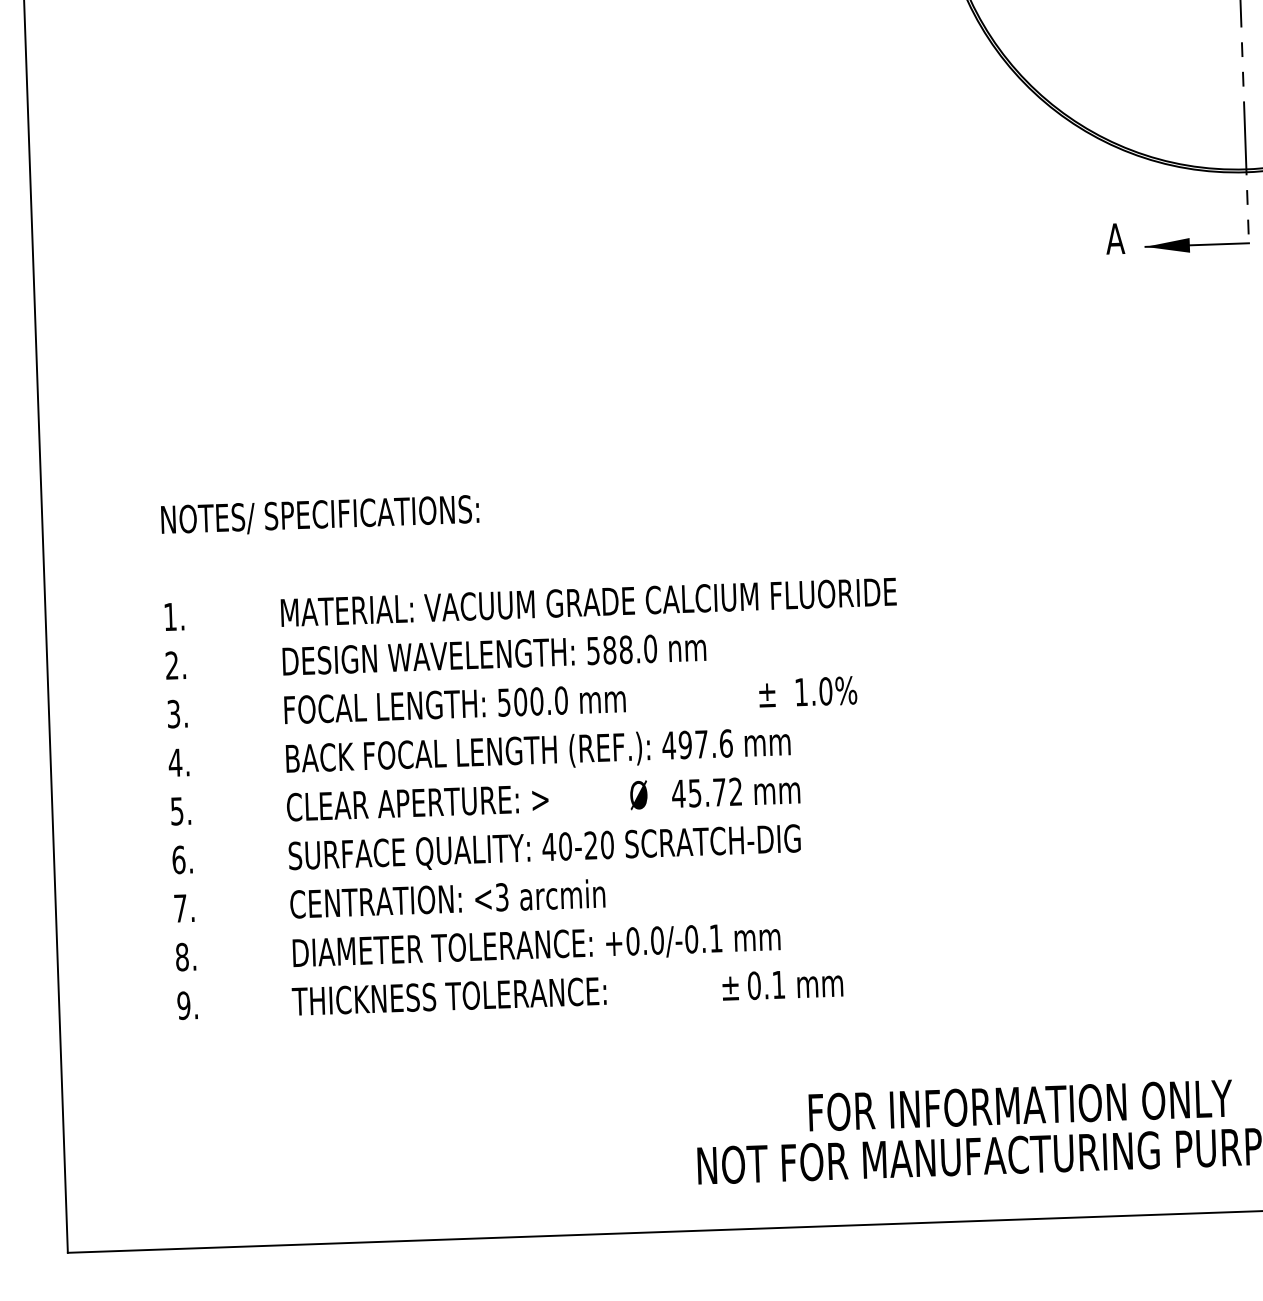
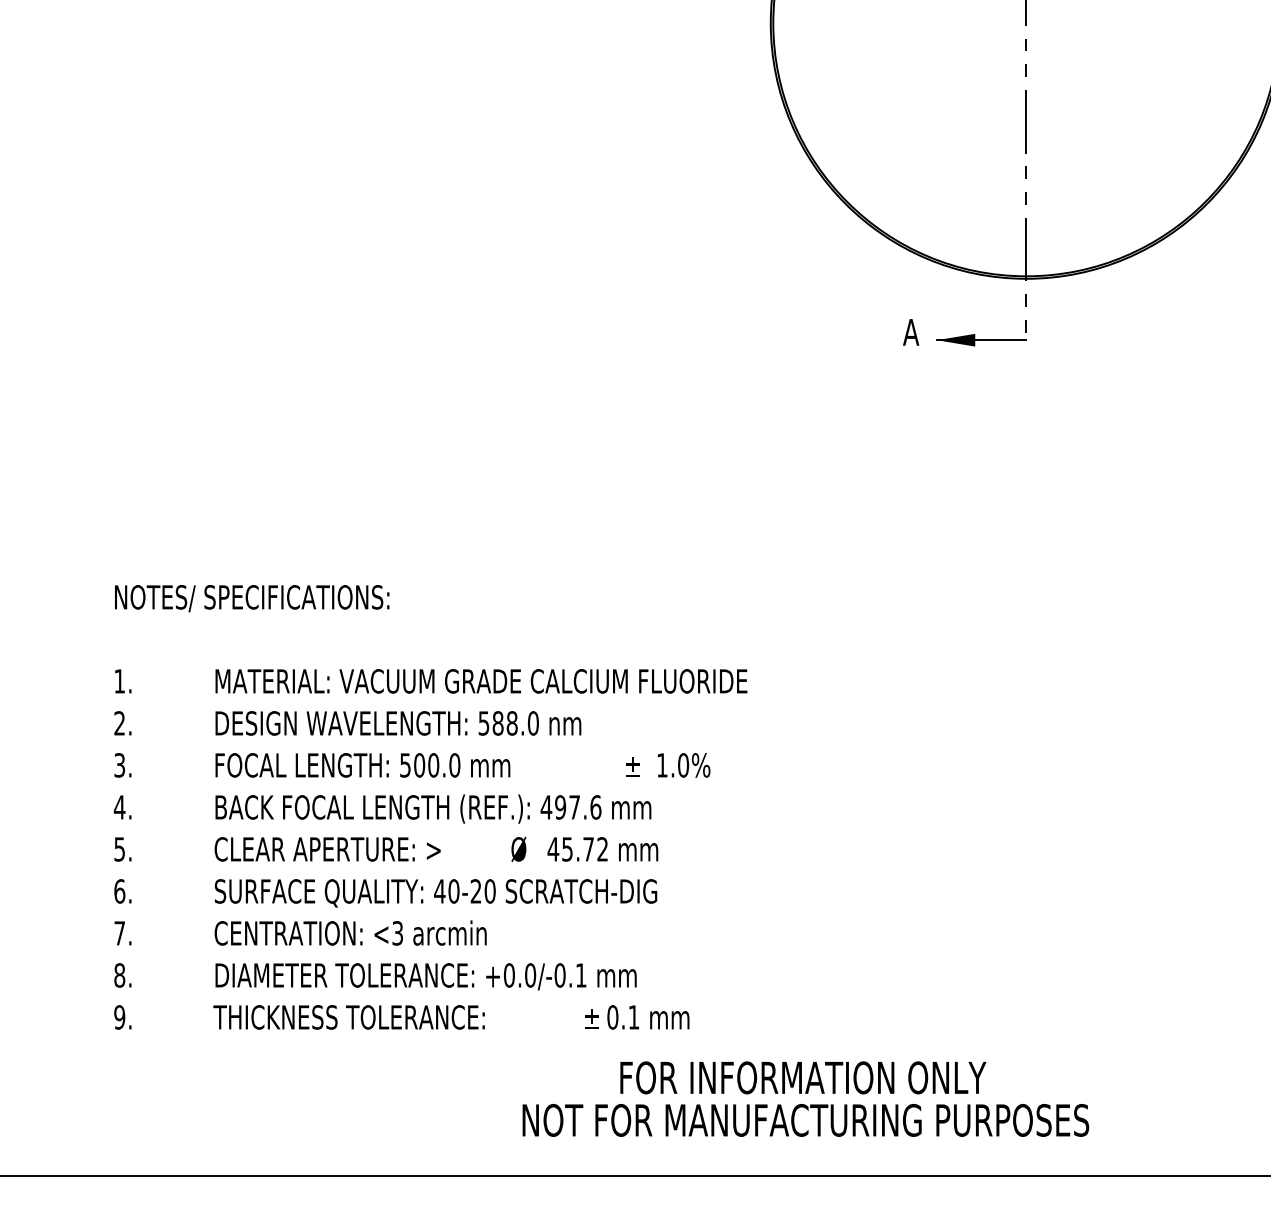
text: (534, 750) -> (430, 807), moved

